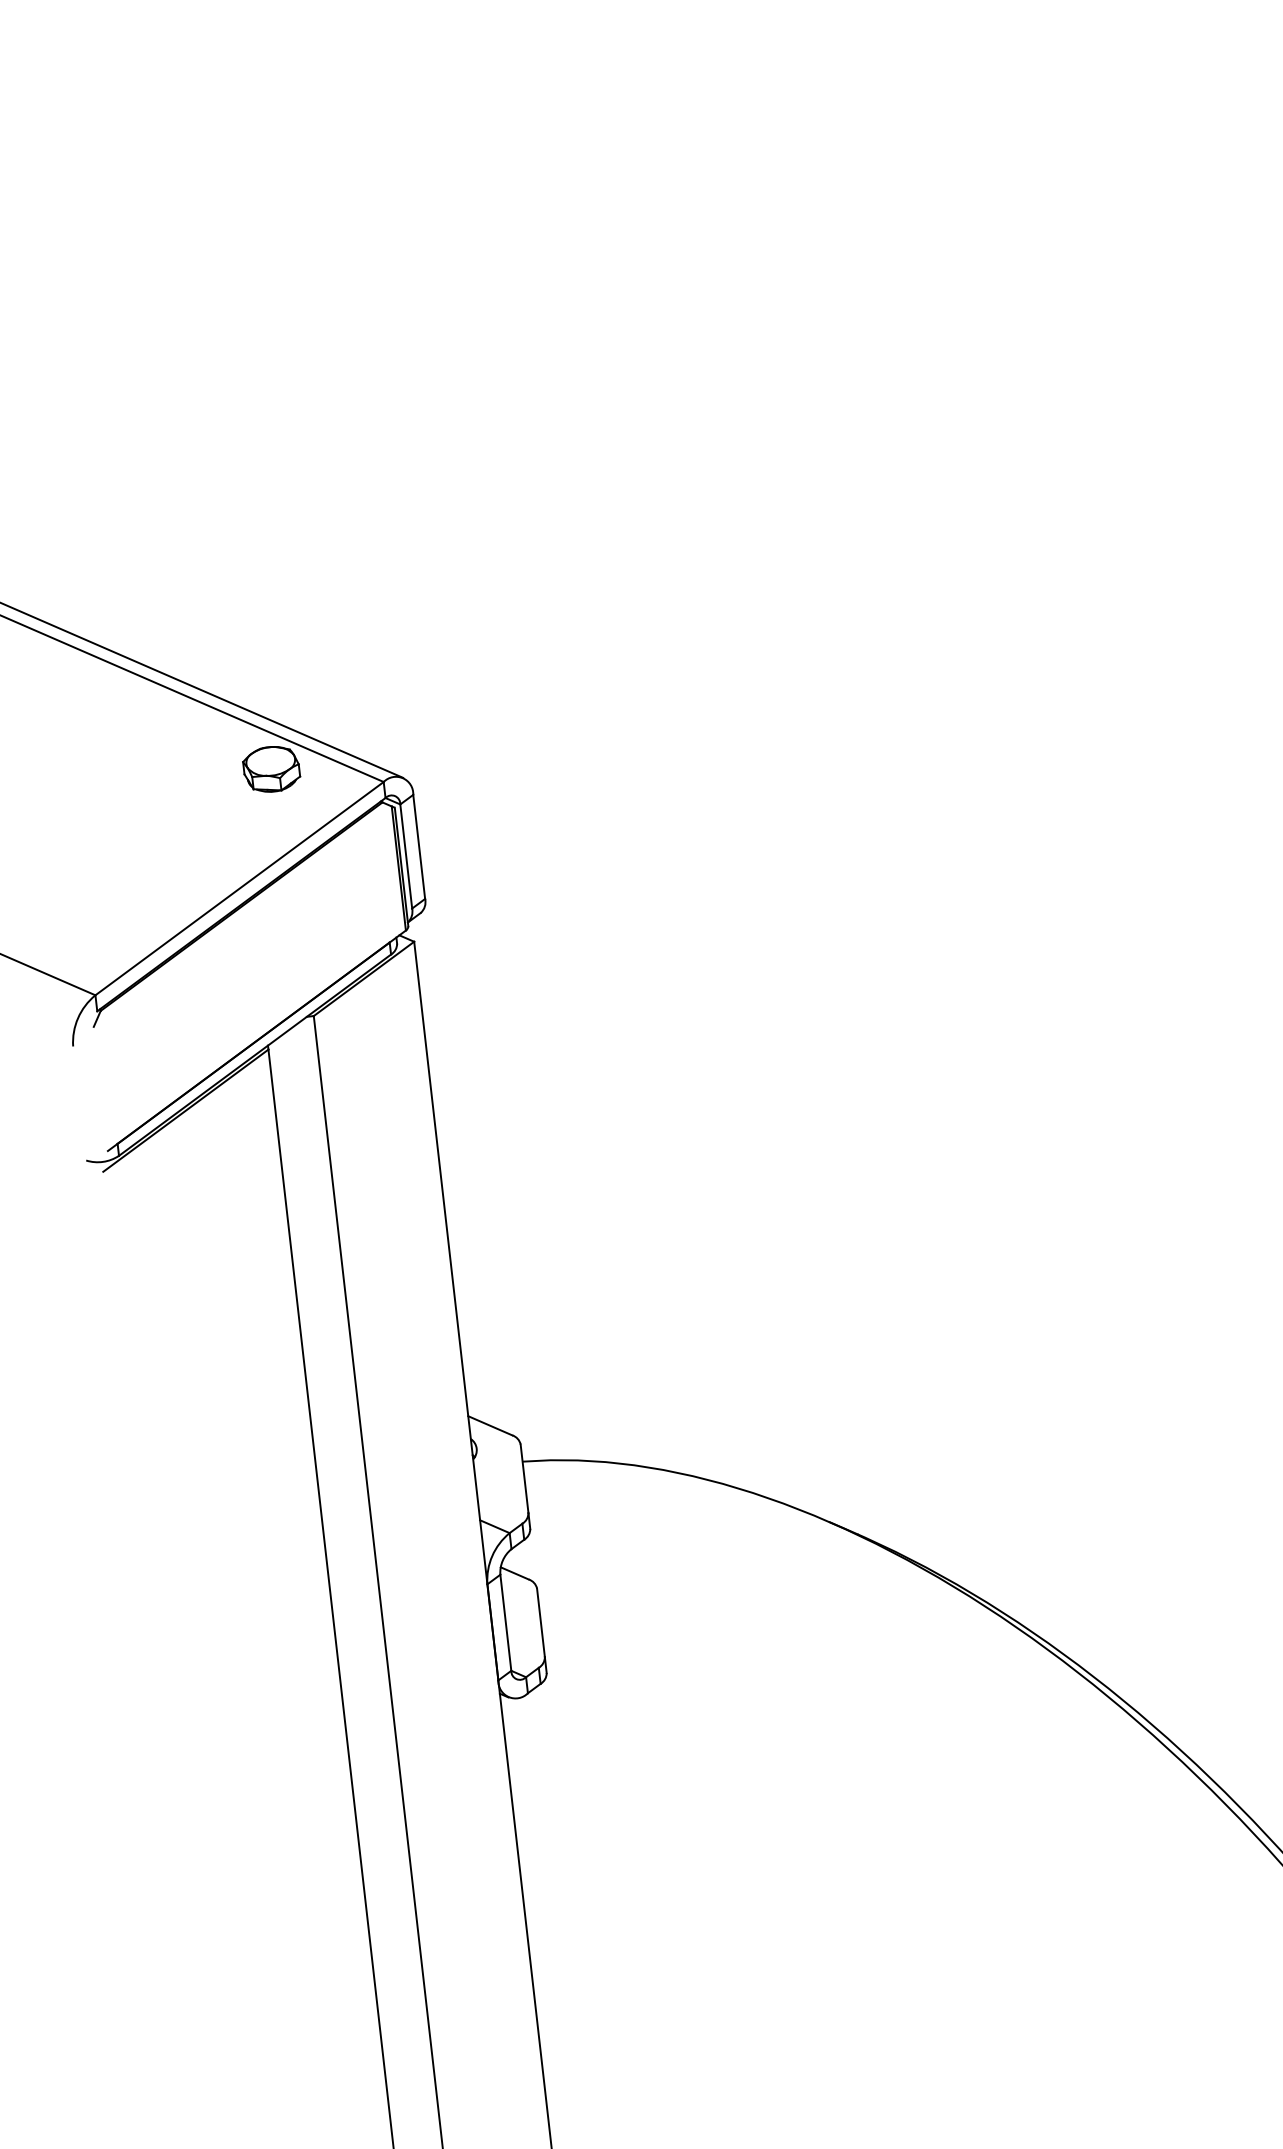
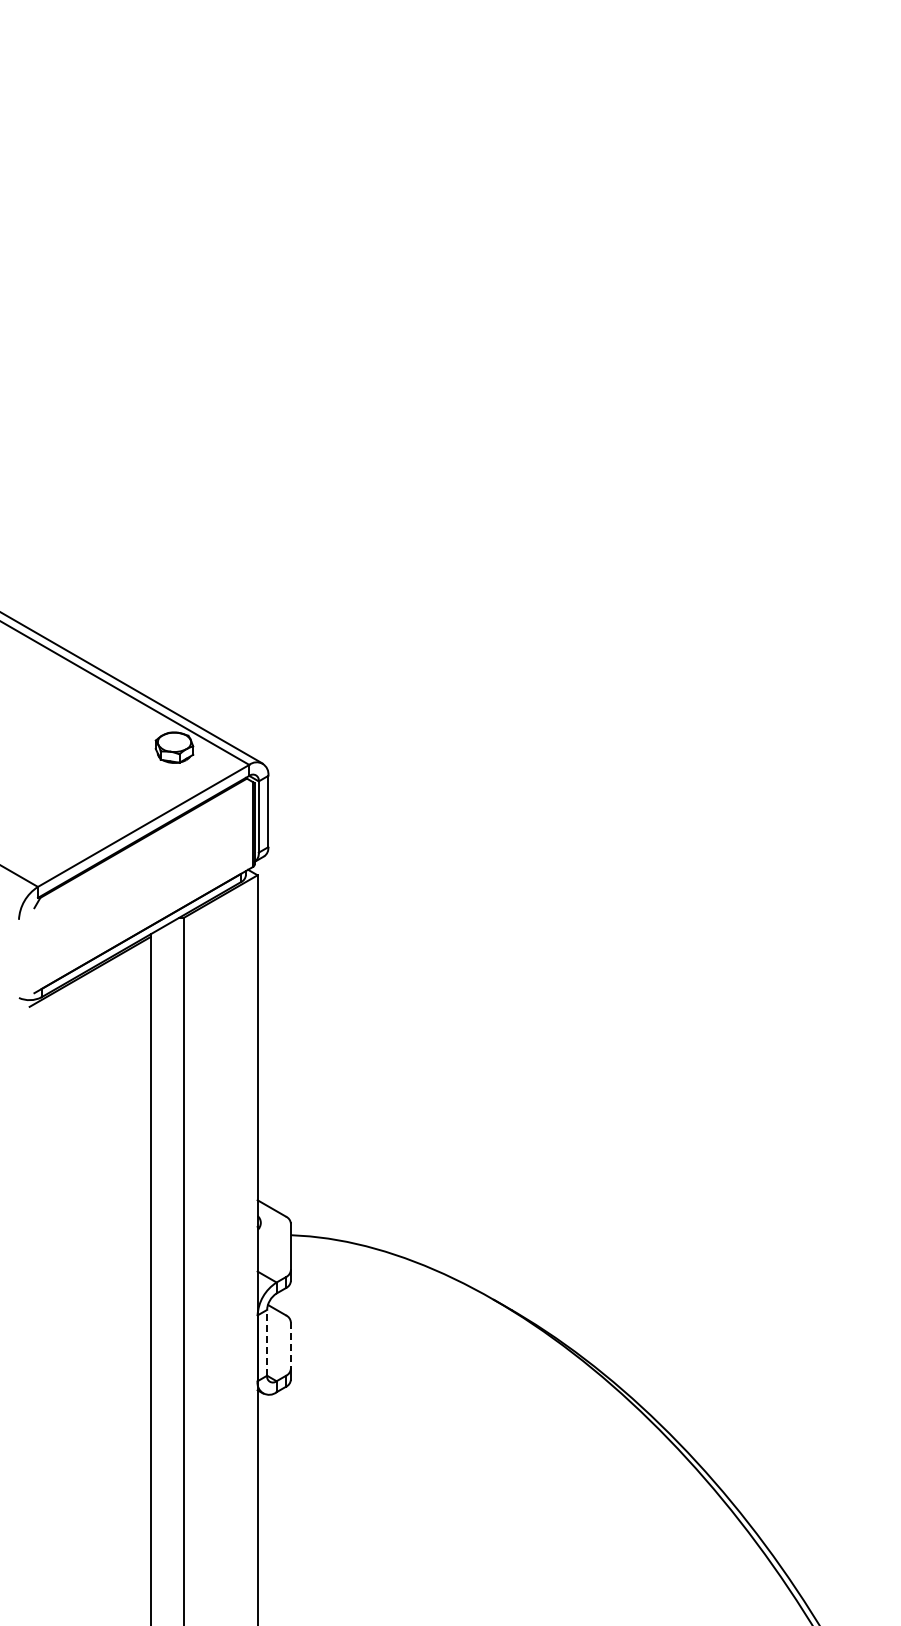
line: (506, 1622) -> (267, 1342), solid -> dashed
line: (540, 1624) -> (290, 1346), solid -> dashed

